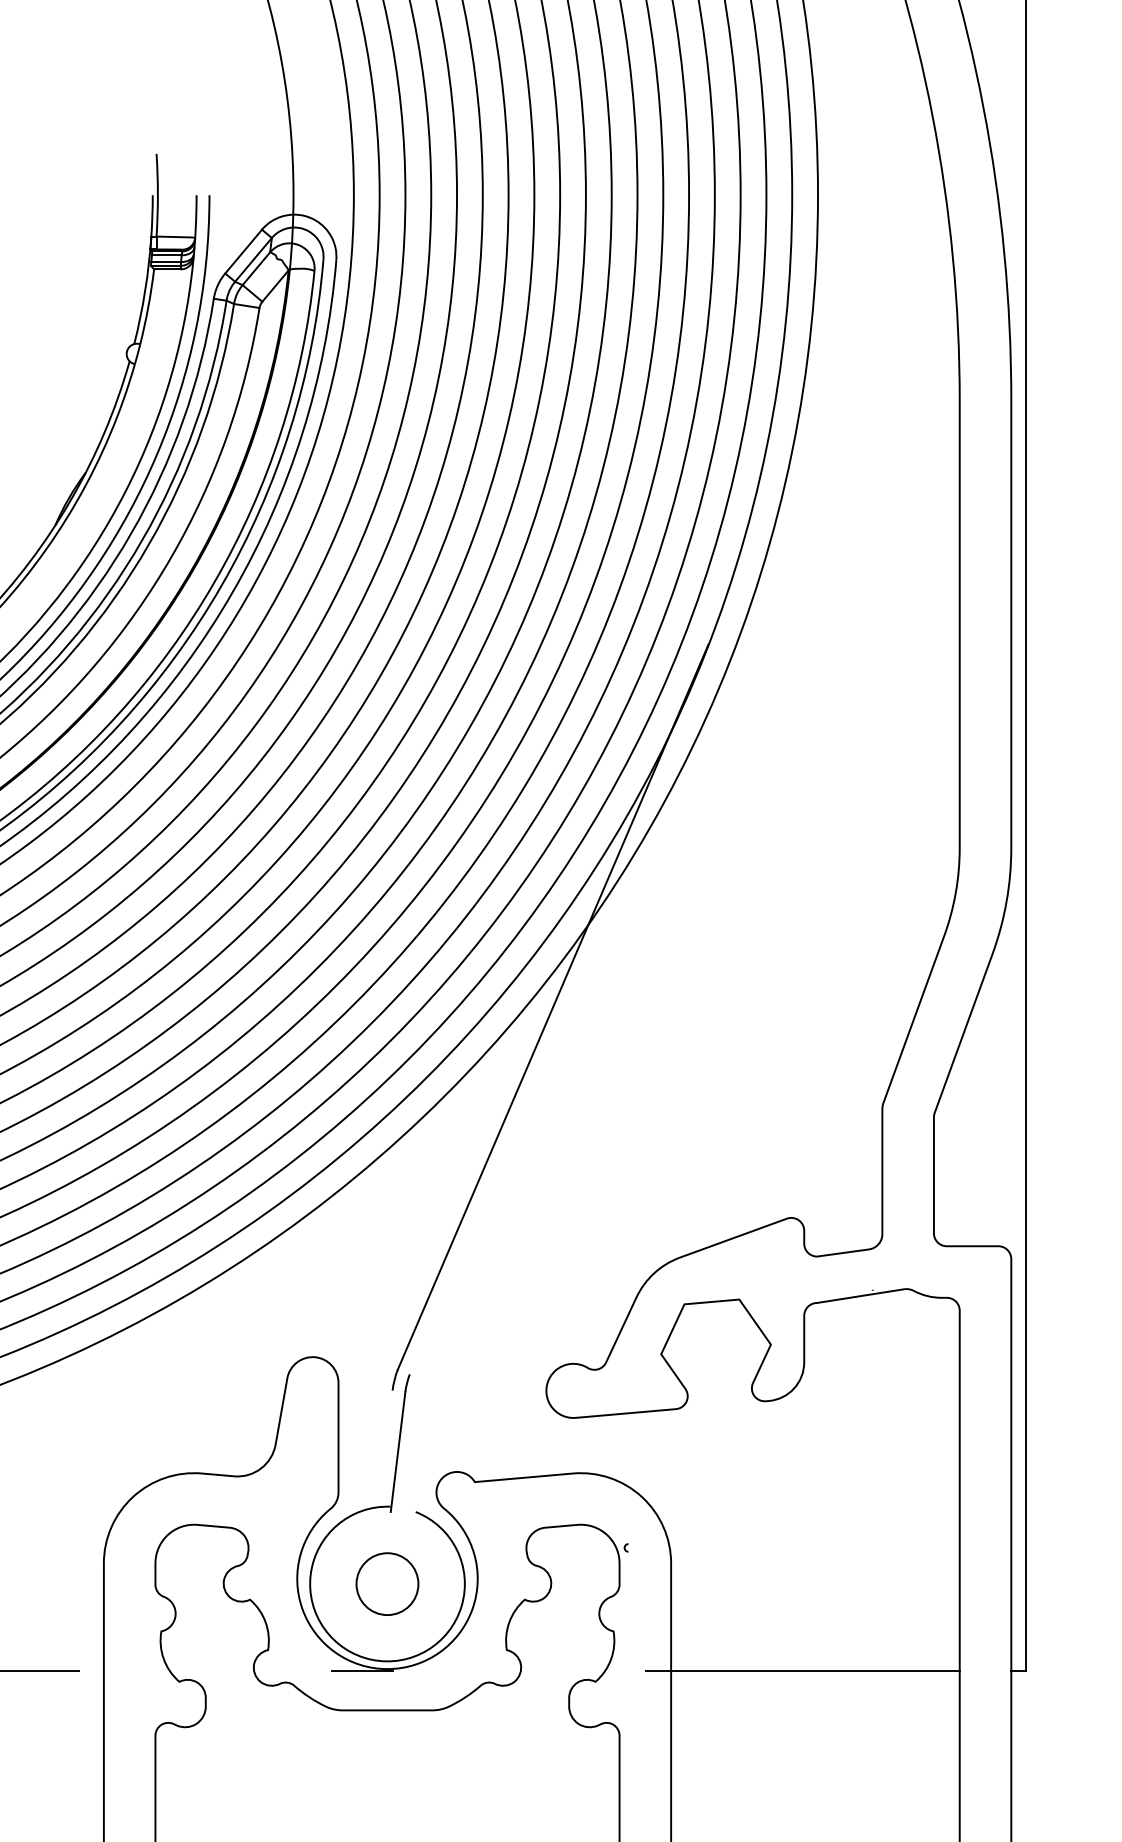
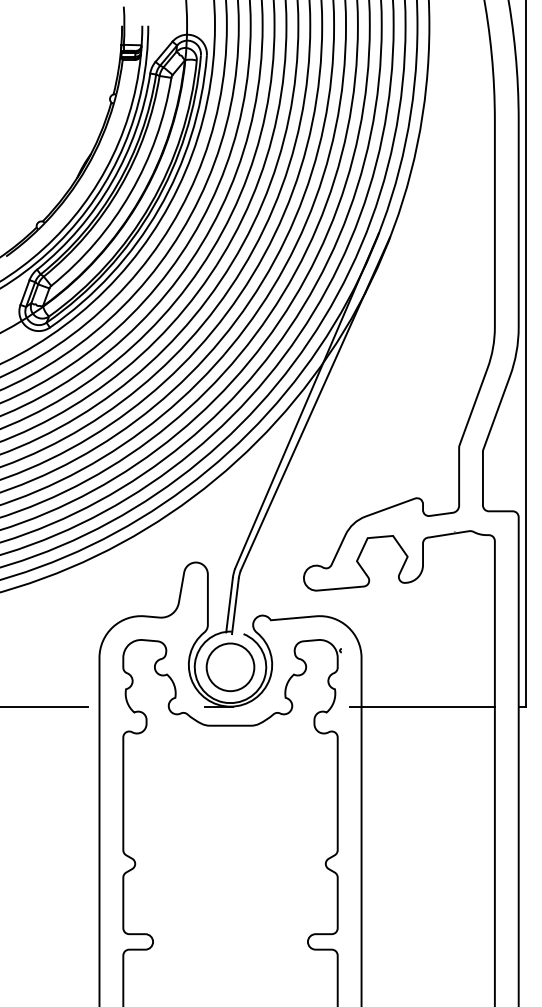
line: (569, 1012) -> (314, 403), added
line: (385, 1450) -> (229, 605), added
circle: (387, 1584) -> (230, 667), size x1.67

